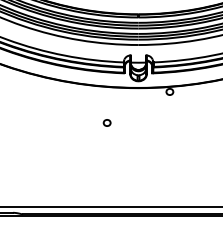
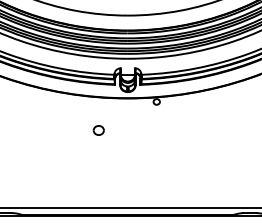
part: (107, 122) -> (99, 130), size x1.6

